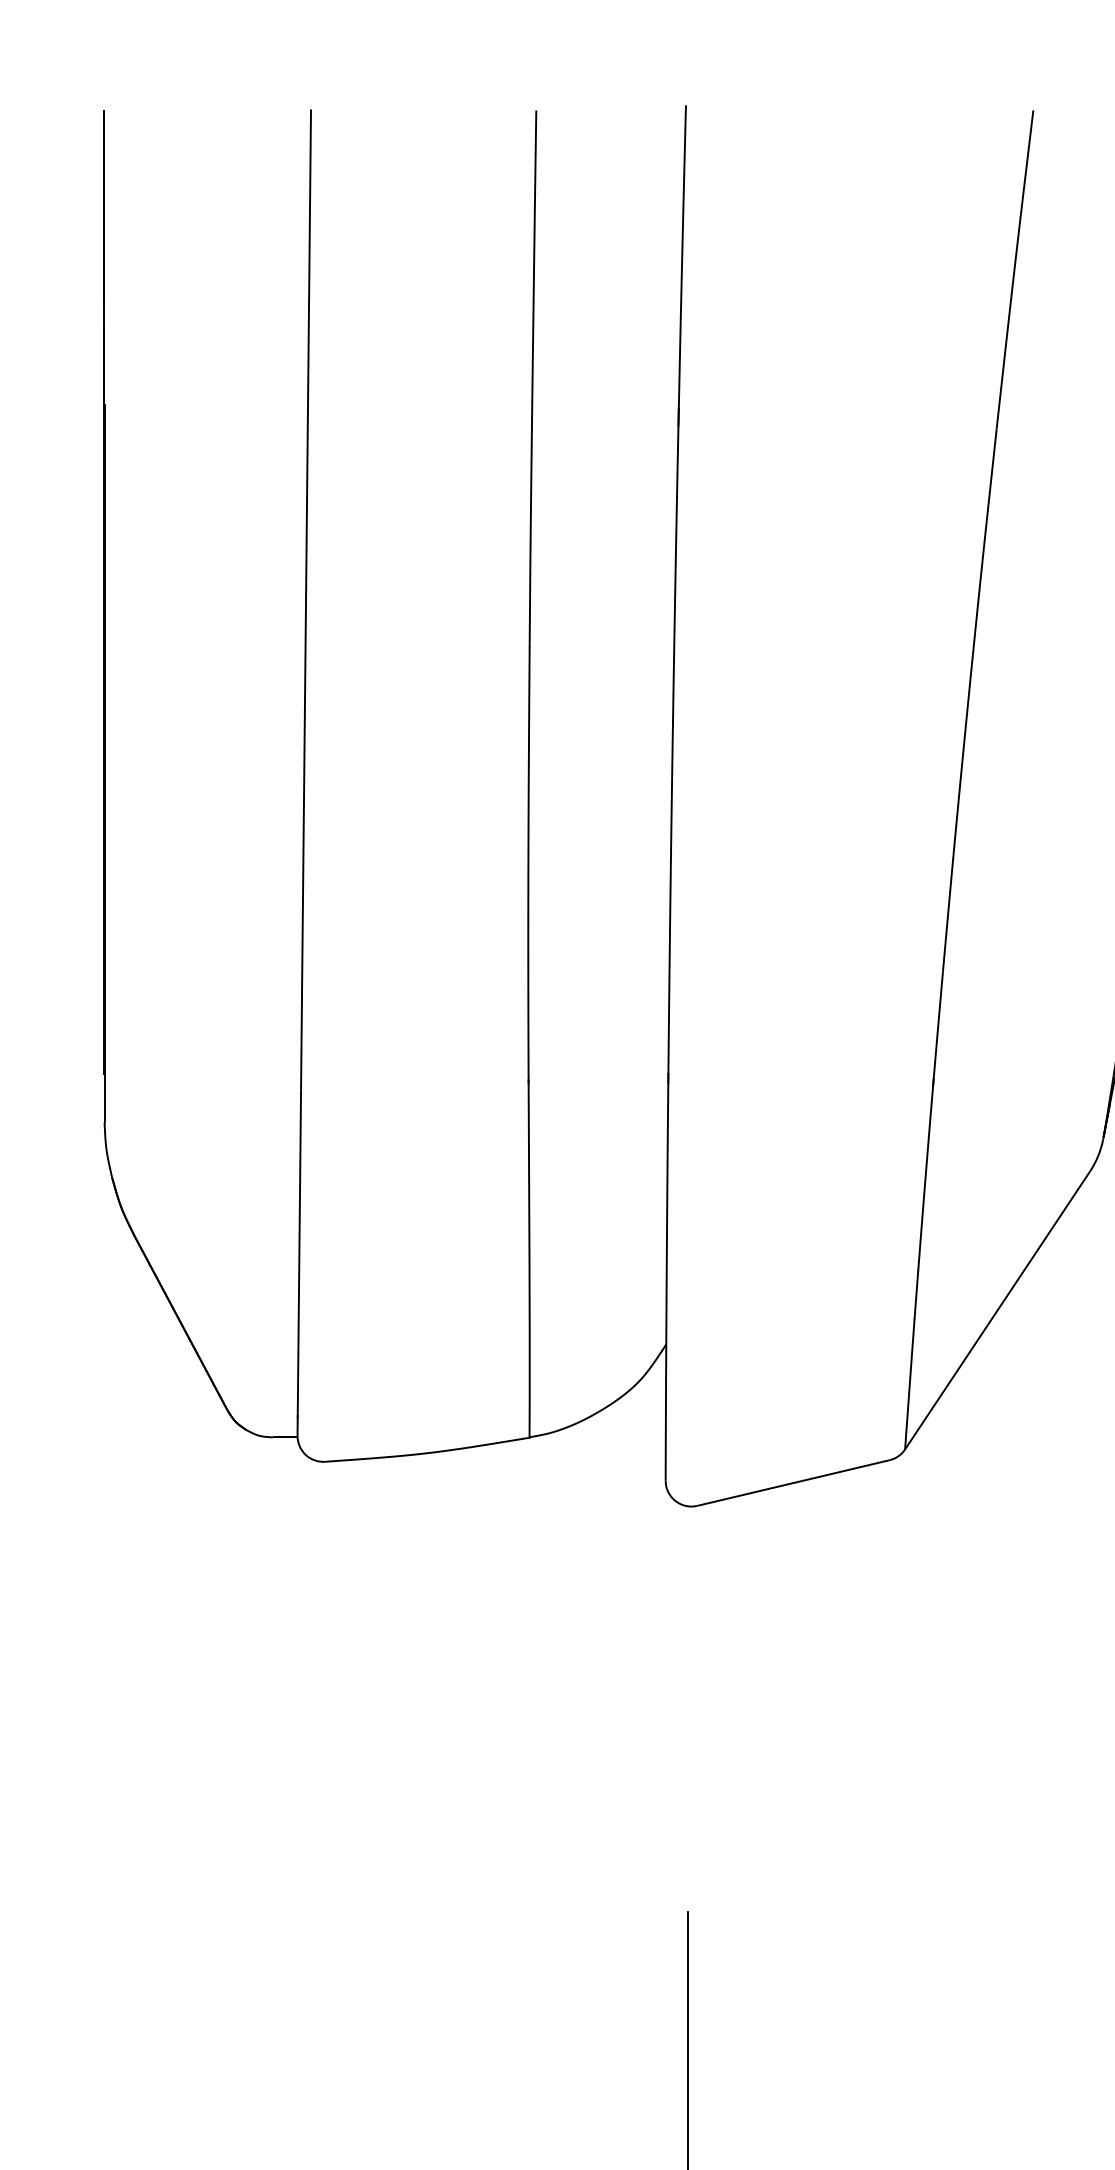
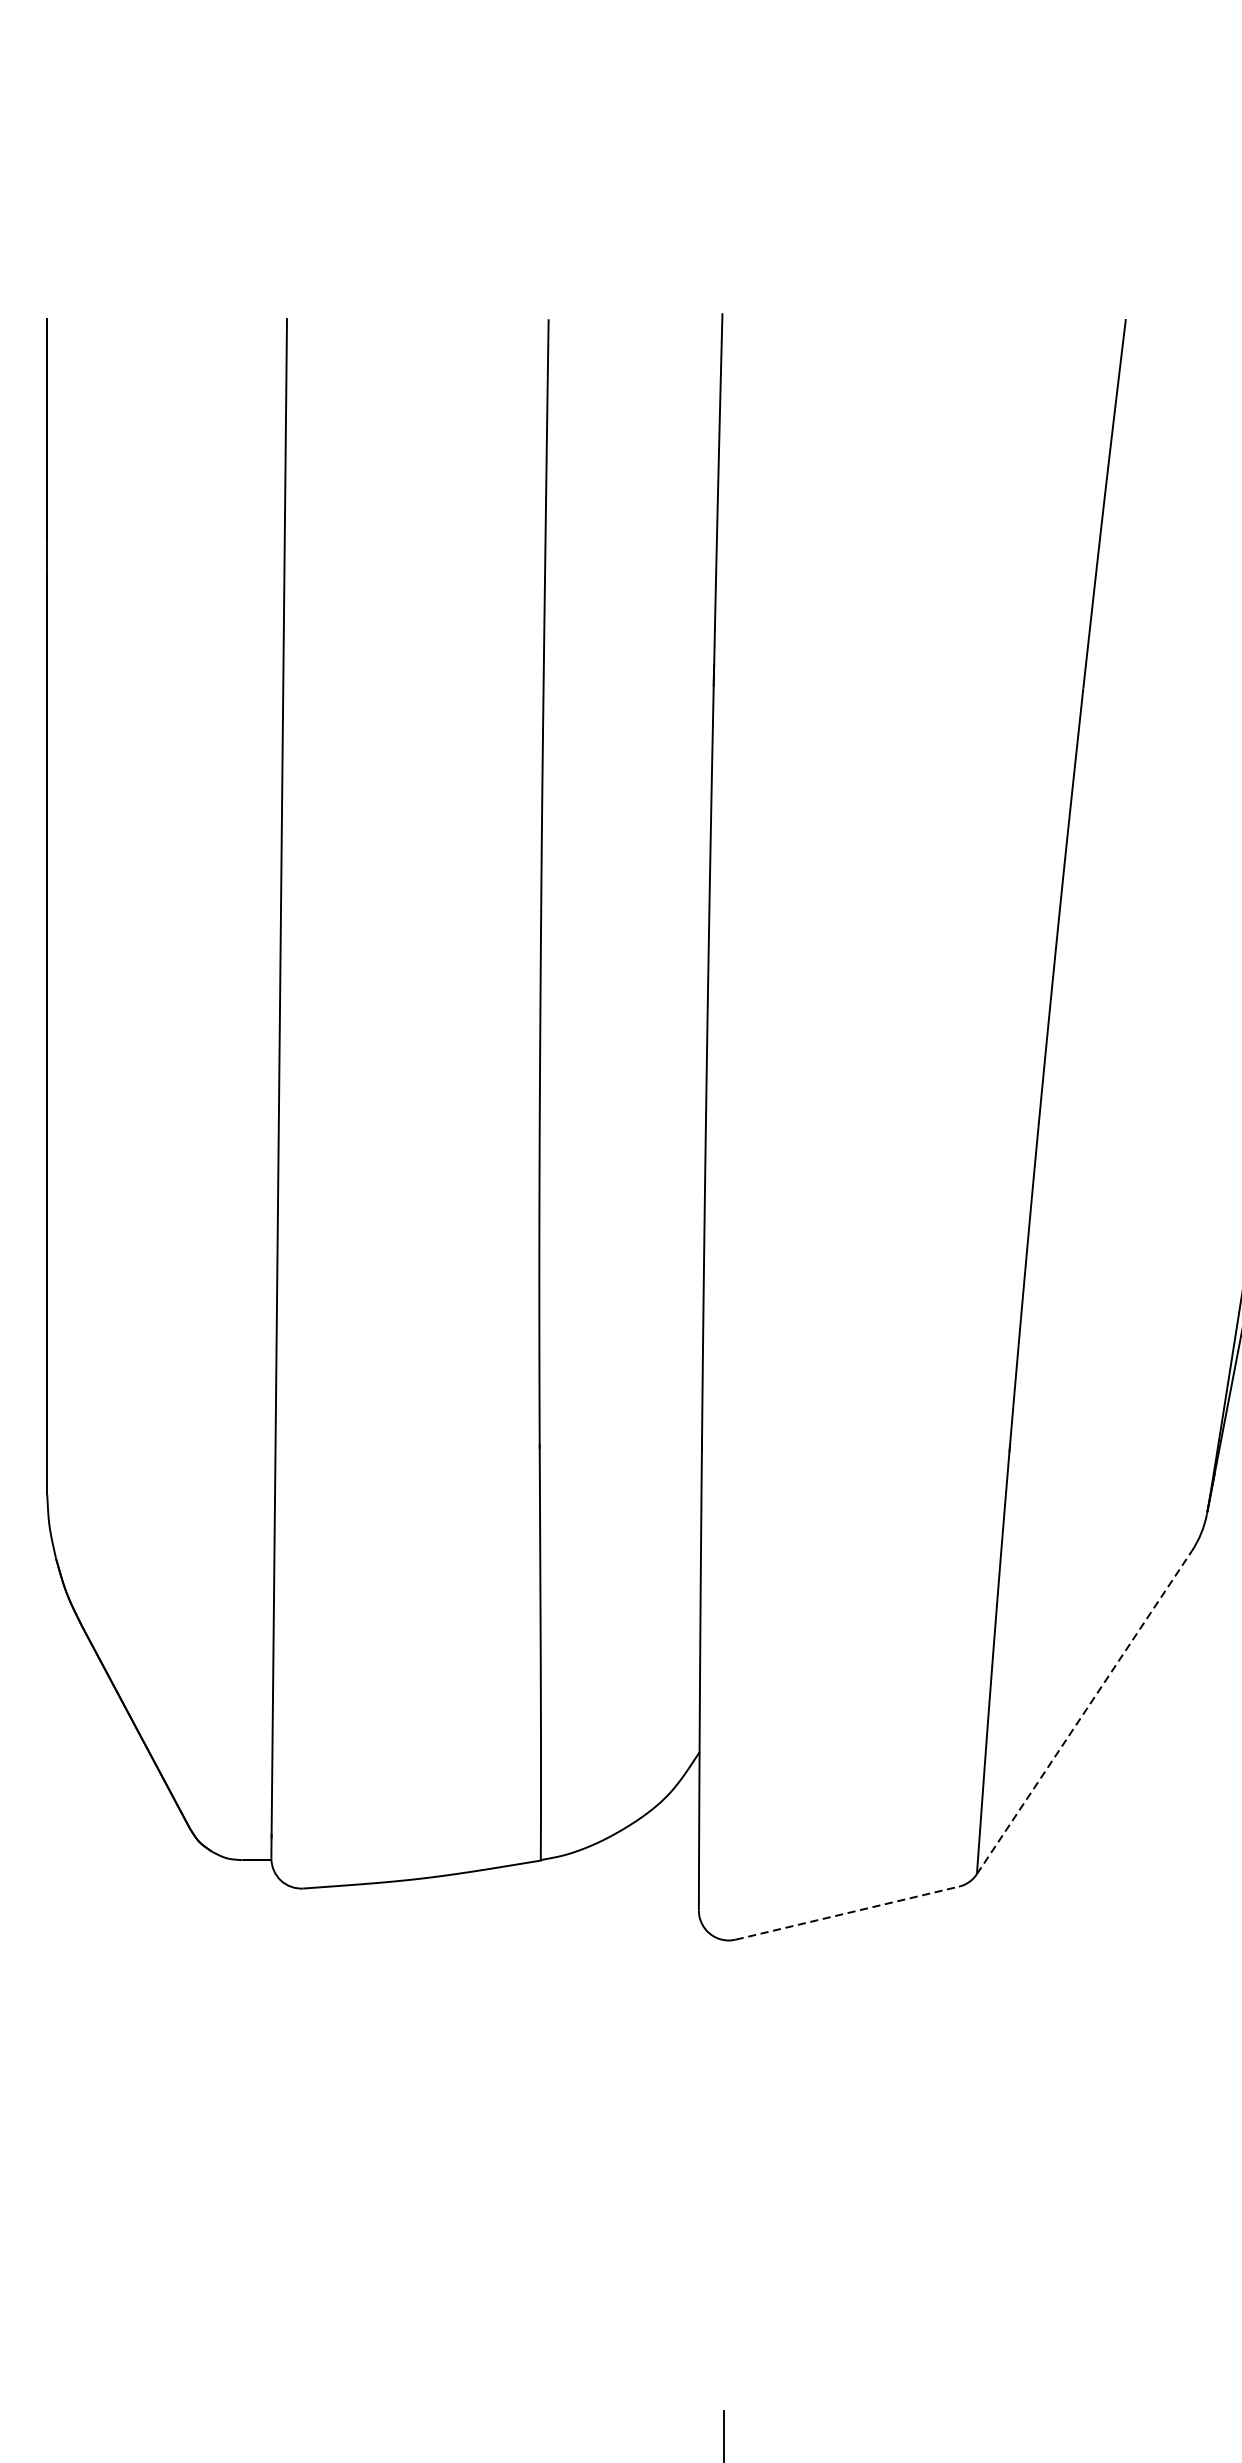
line: (998, 1309) -> (1085, 1711), solid -> dashed
line: (794, 1482) -> (848, 1912), solid -> dashed

